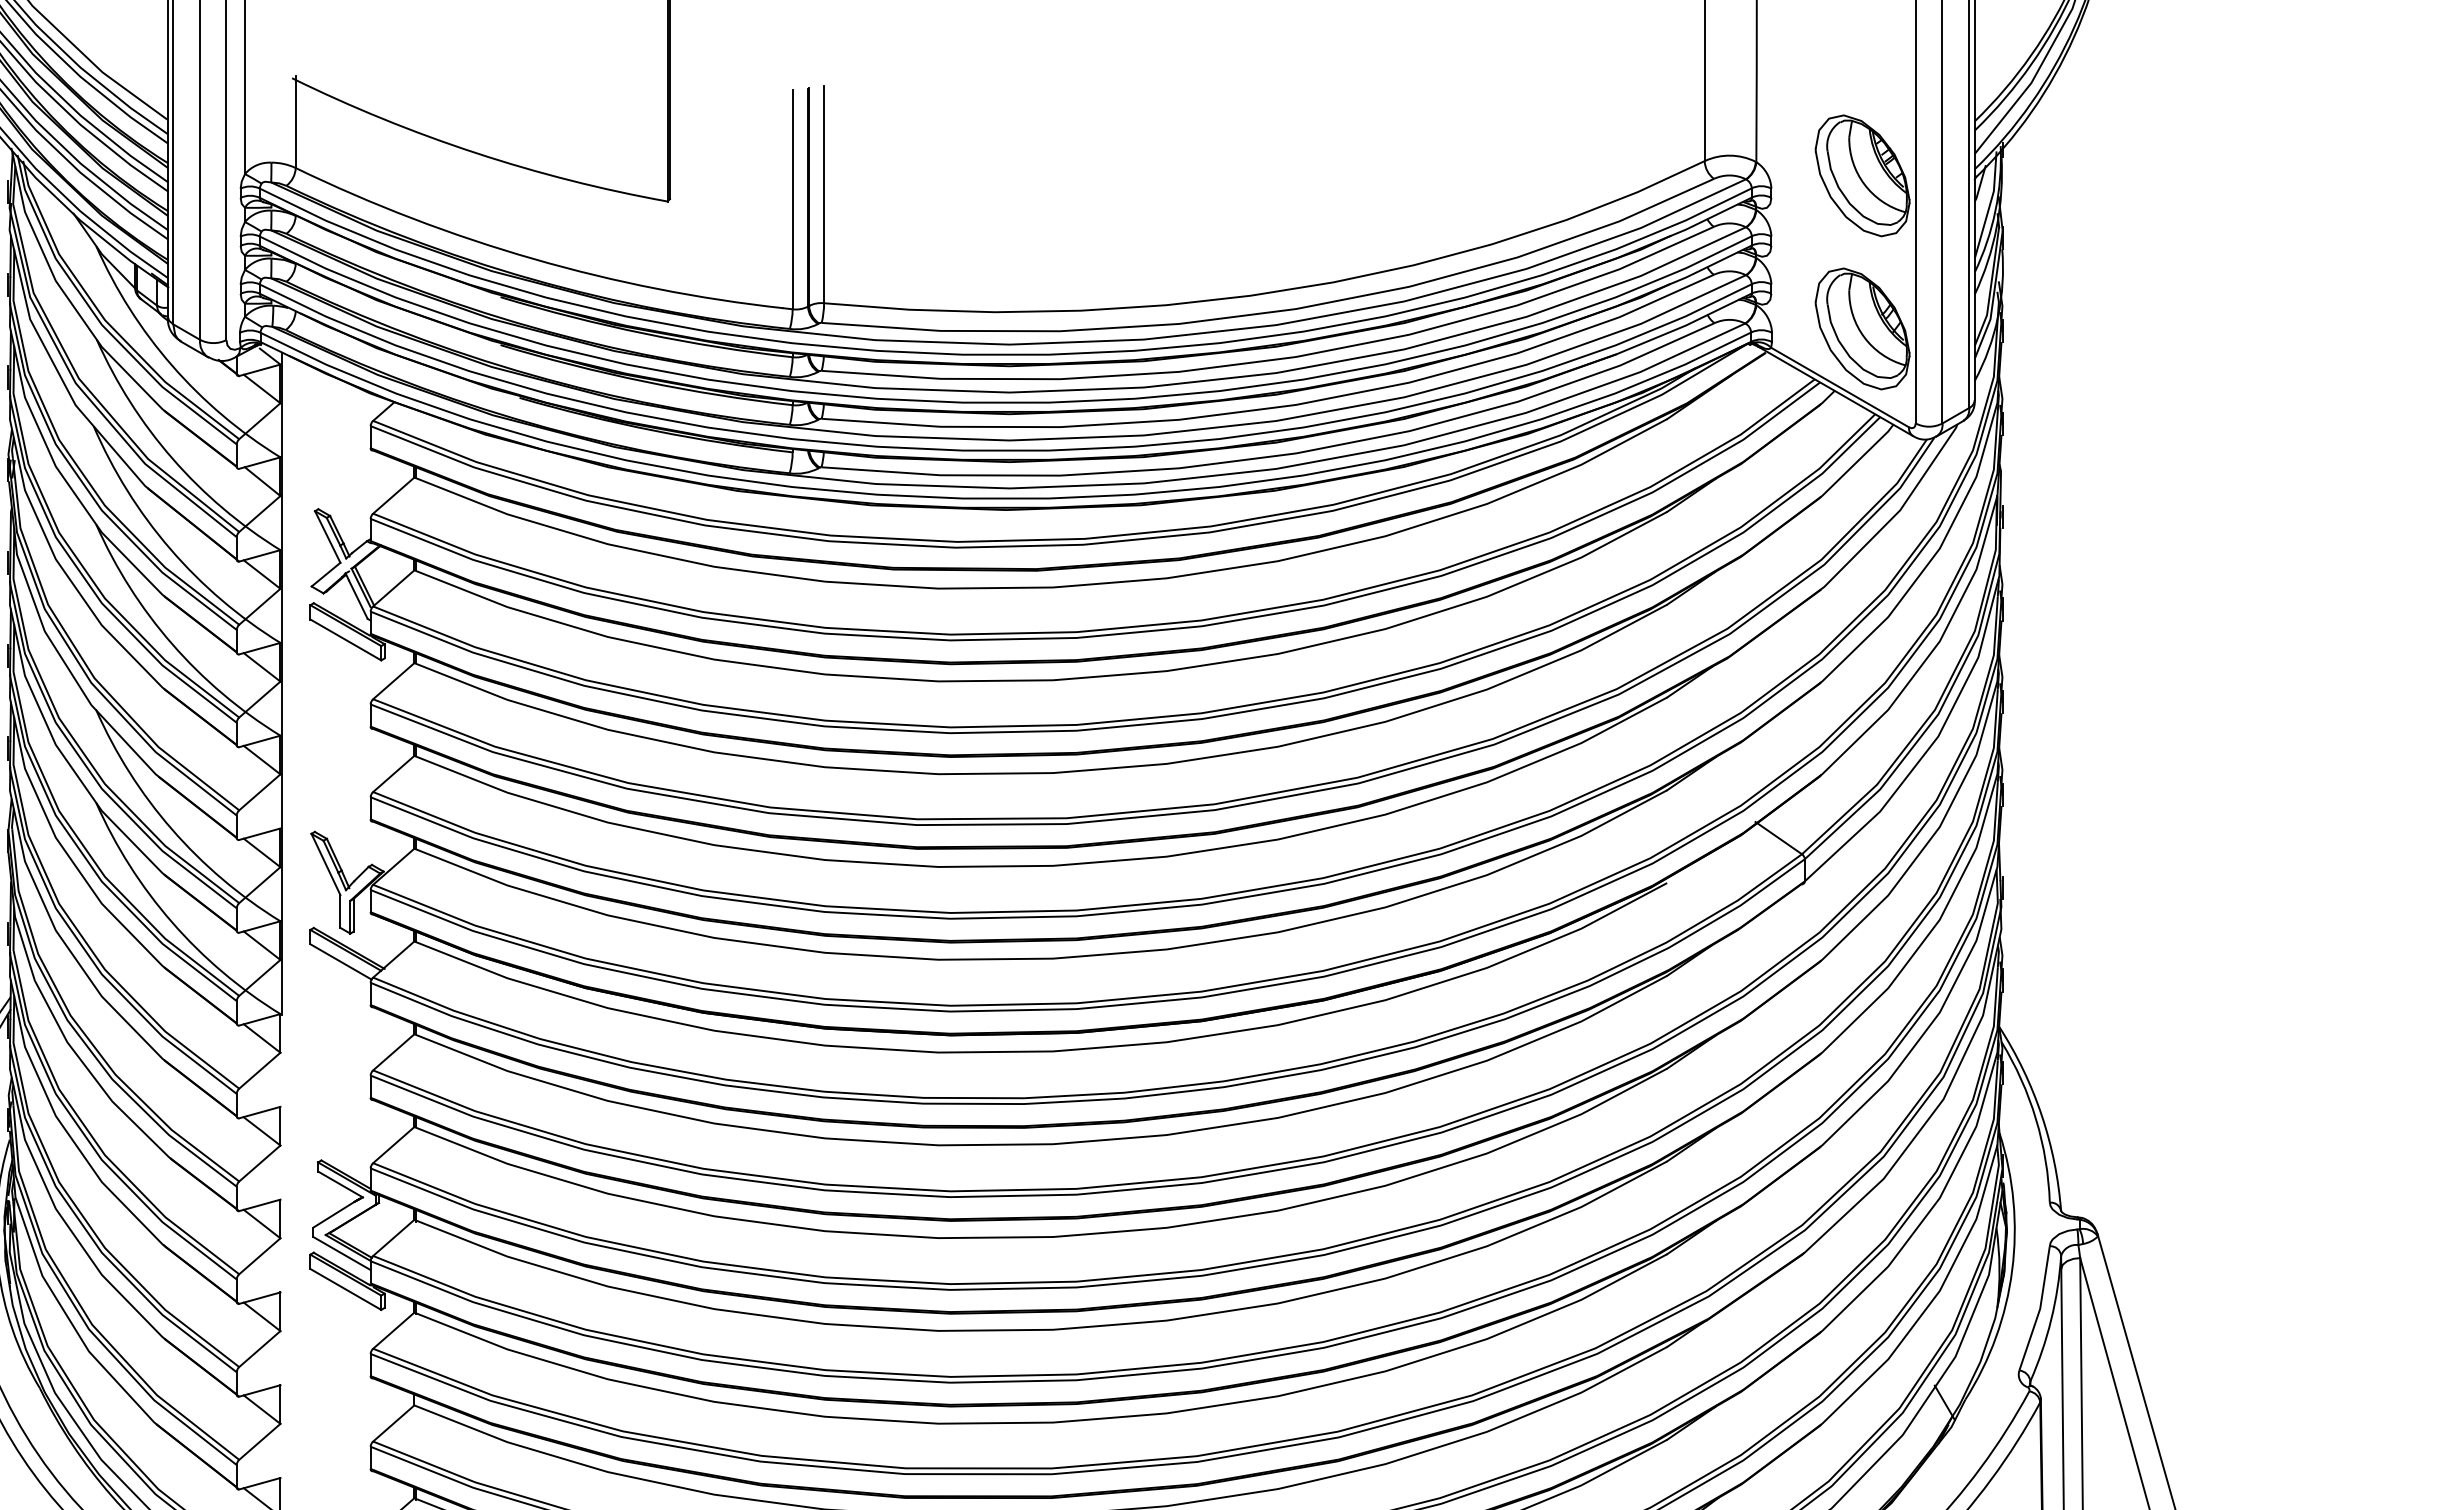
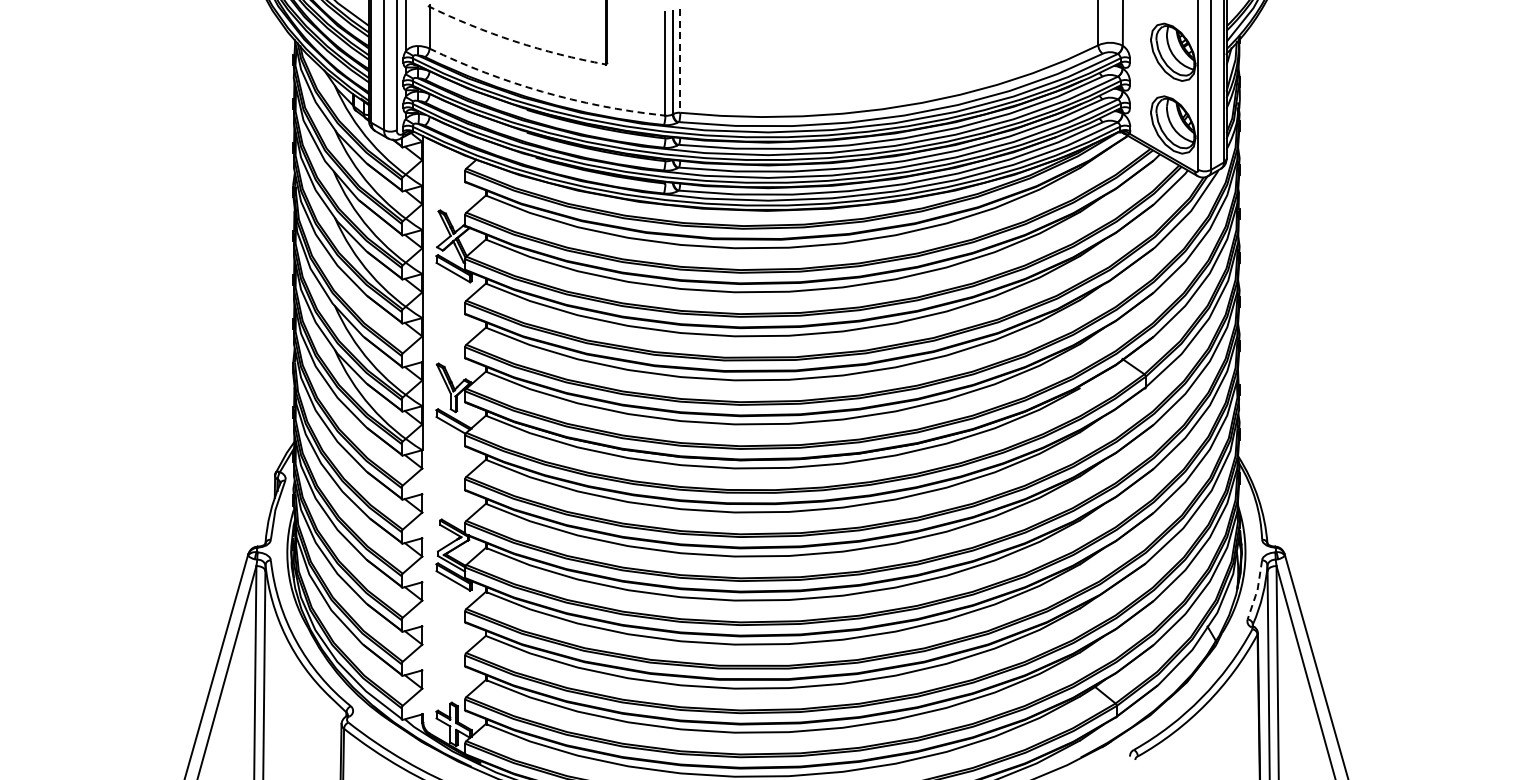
arc: (474, 153) -> (514, 41), solid -> dashed
line: (824, 195) -> (680, 61), solid -> dashed
arc: (533, 258) -> (542, 91), solid -> dashed
line: (2040, 1309) -> (1257, 590), solid -> dashed

